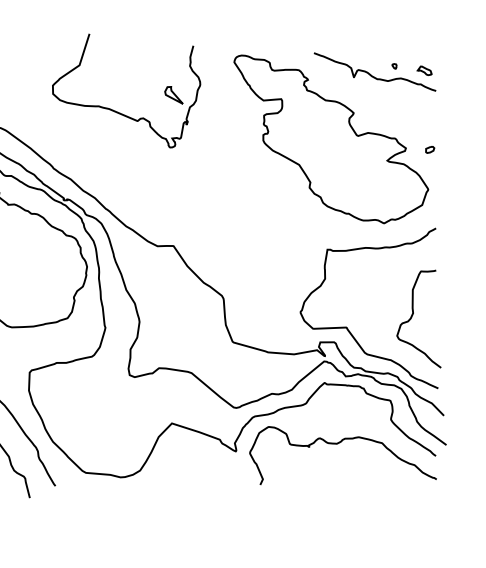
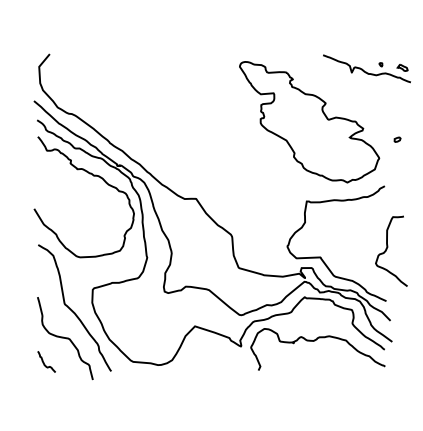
part: (374, 71) -> (366, 68), moved
part: (116, 110) -> (155, 101), removed
part: (430, 149) -> (397, 139), moved
curve: (413, 316) -> (387, 249), moved

